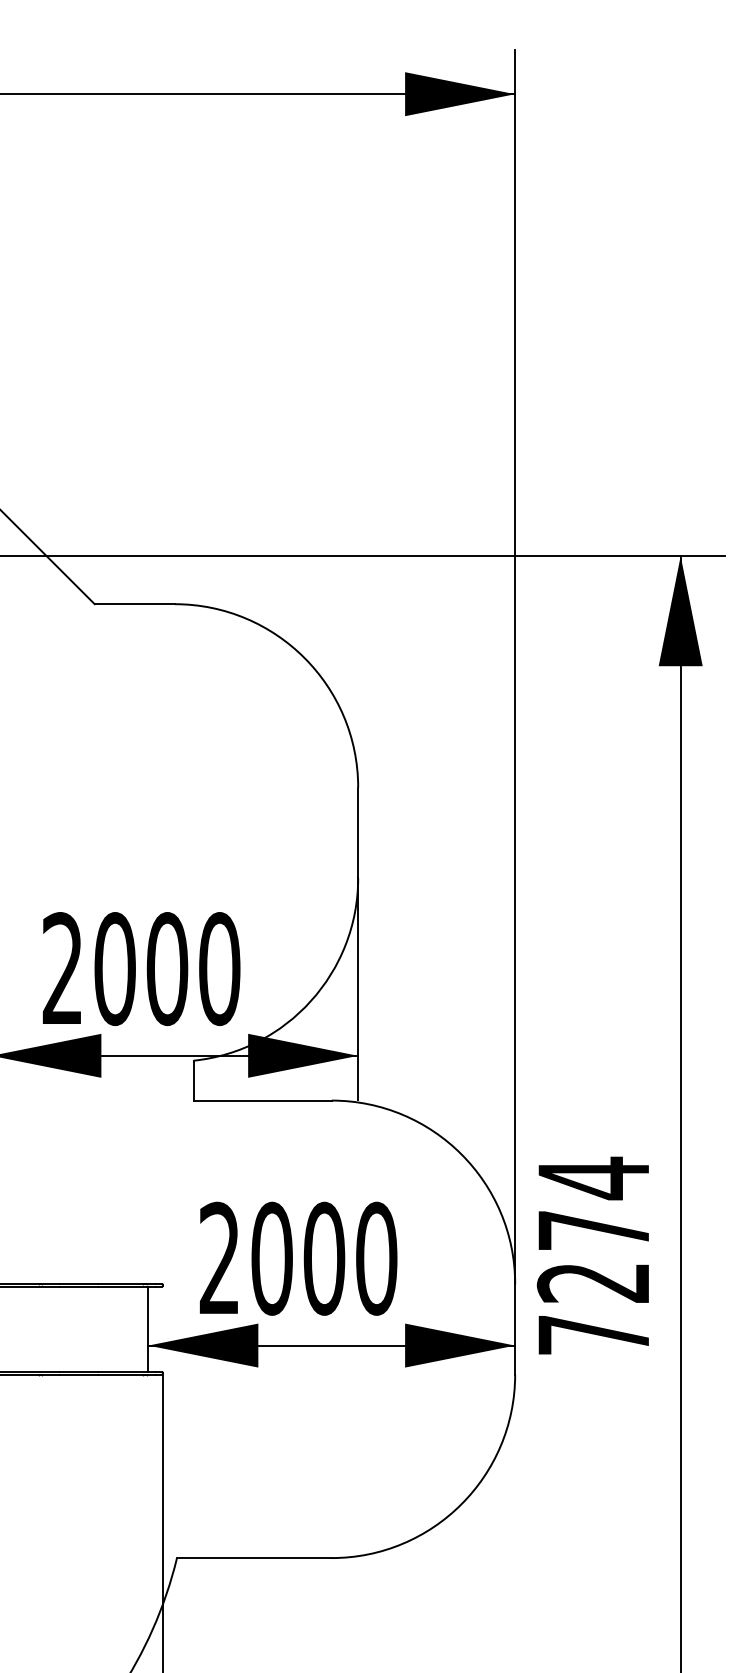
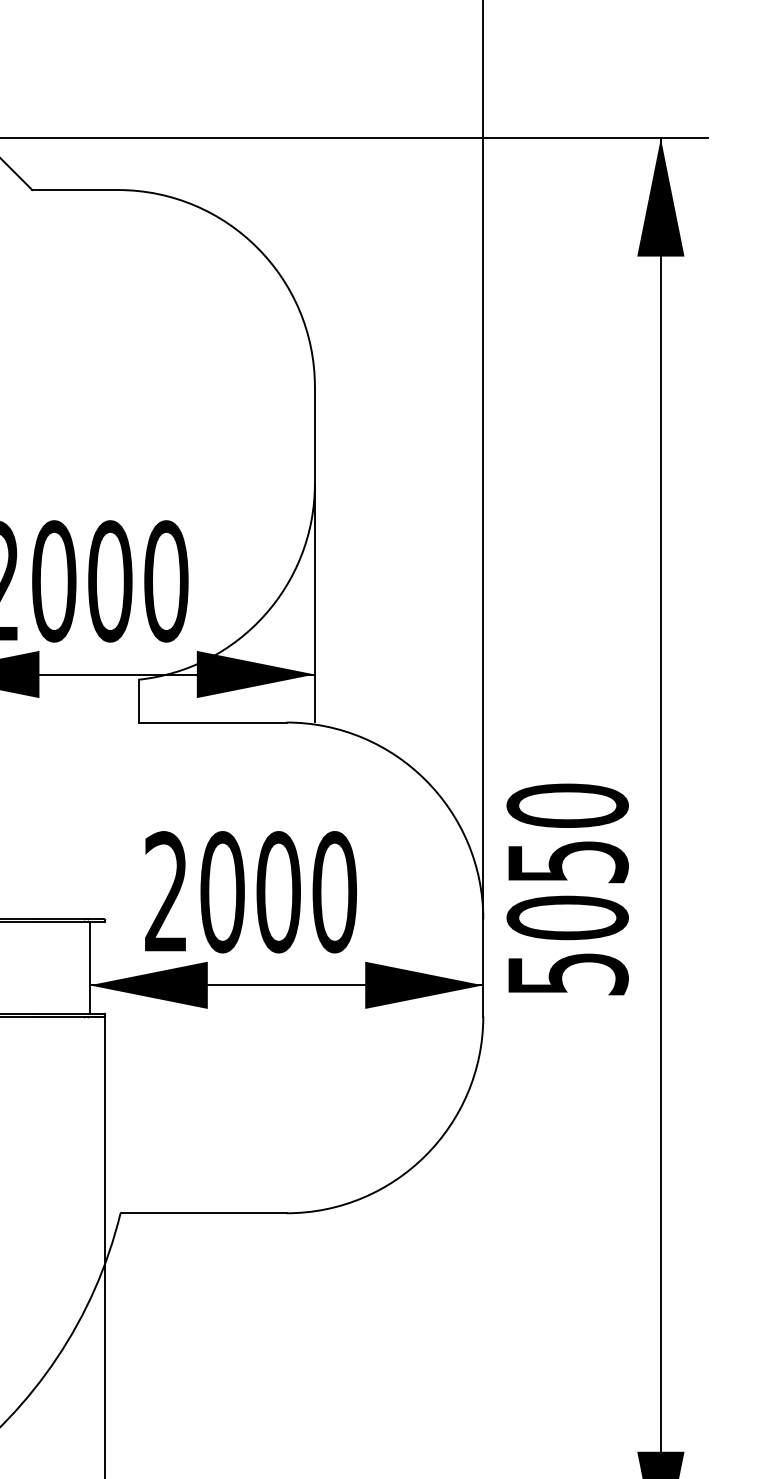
text: (593, 1255) -> (567, 888), 7274 -> 5050

